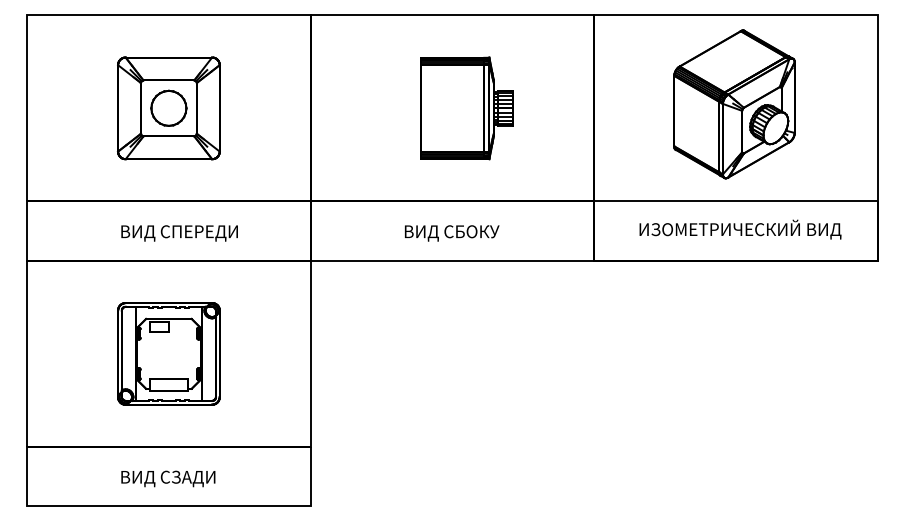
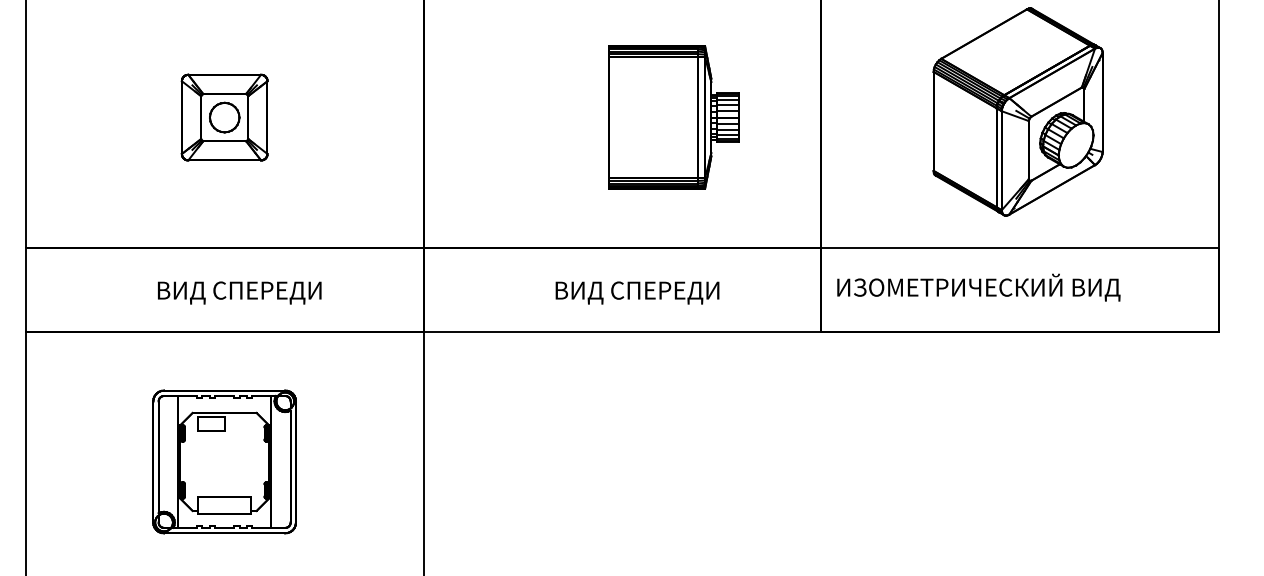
part: (168, 108) -> (224, 117), size x0.6
part: (466, 108) -> (673, 117), moved
text: (740, 229) -> (978, 287), moved
text: (489, 233) -> (674, 293), ВИД СБОКУ -> ВИД СПЕРЕДИ

